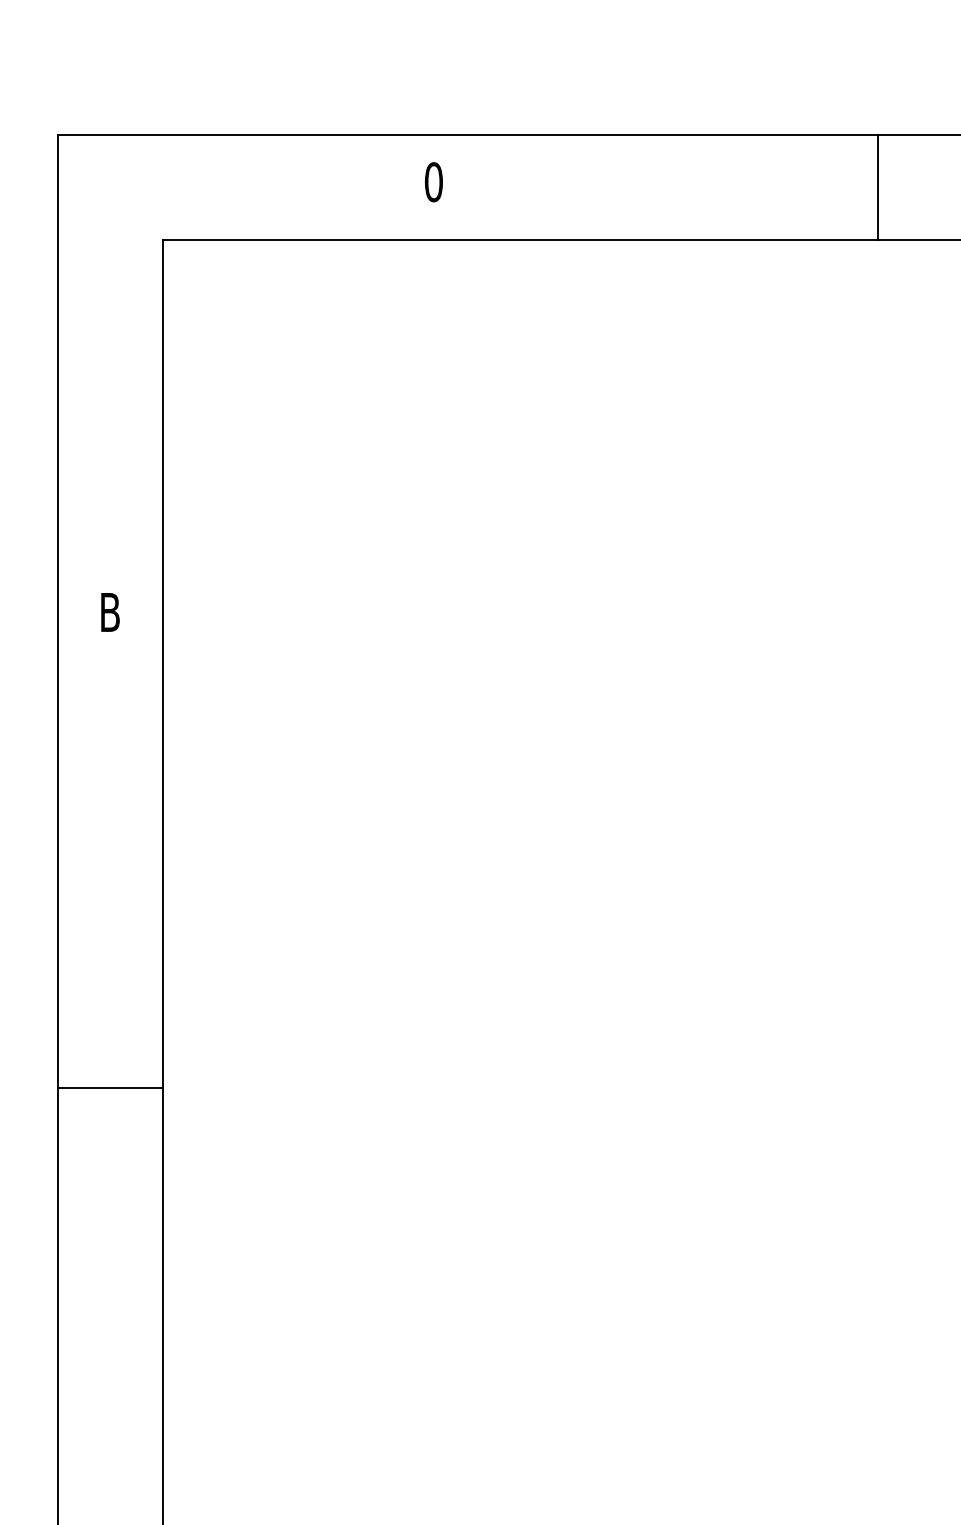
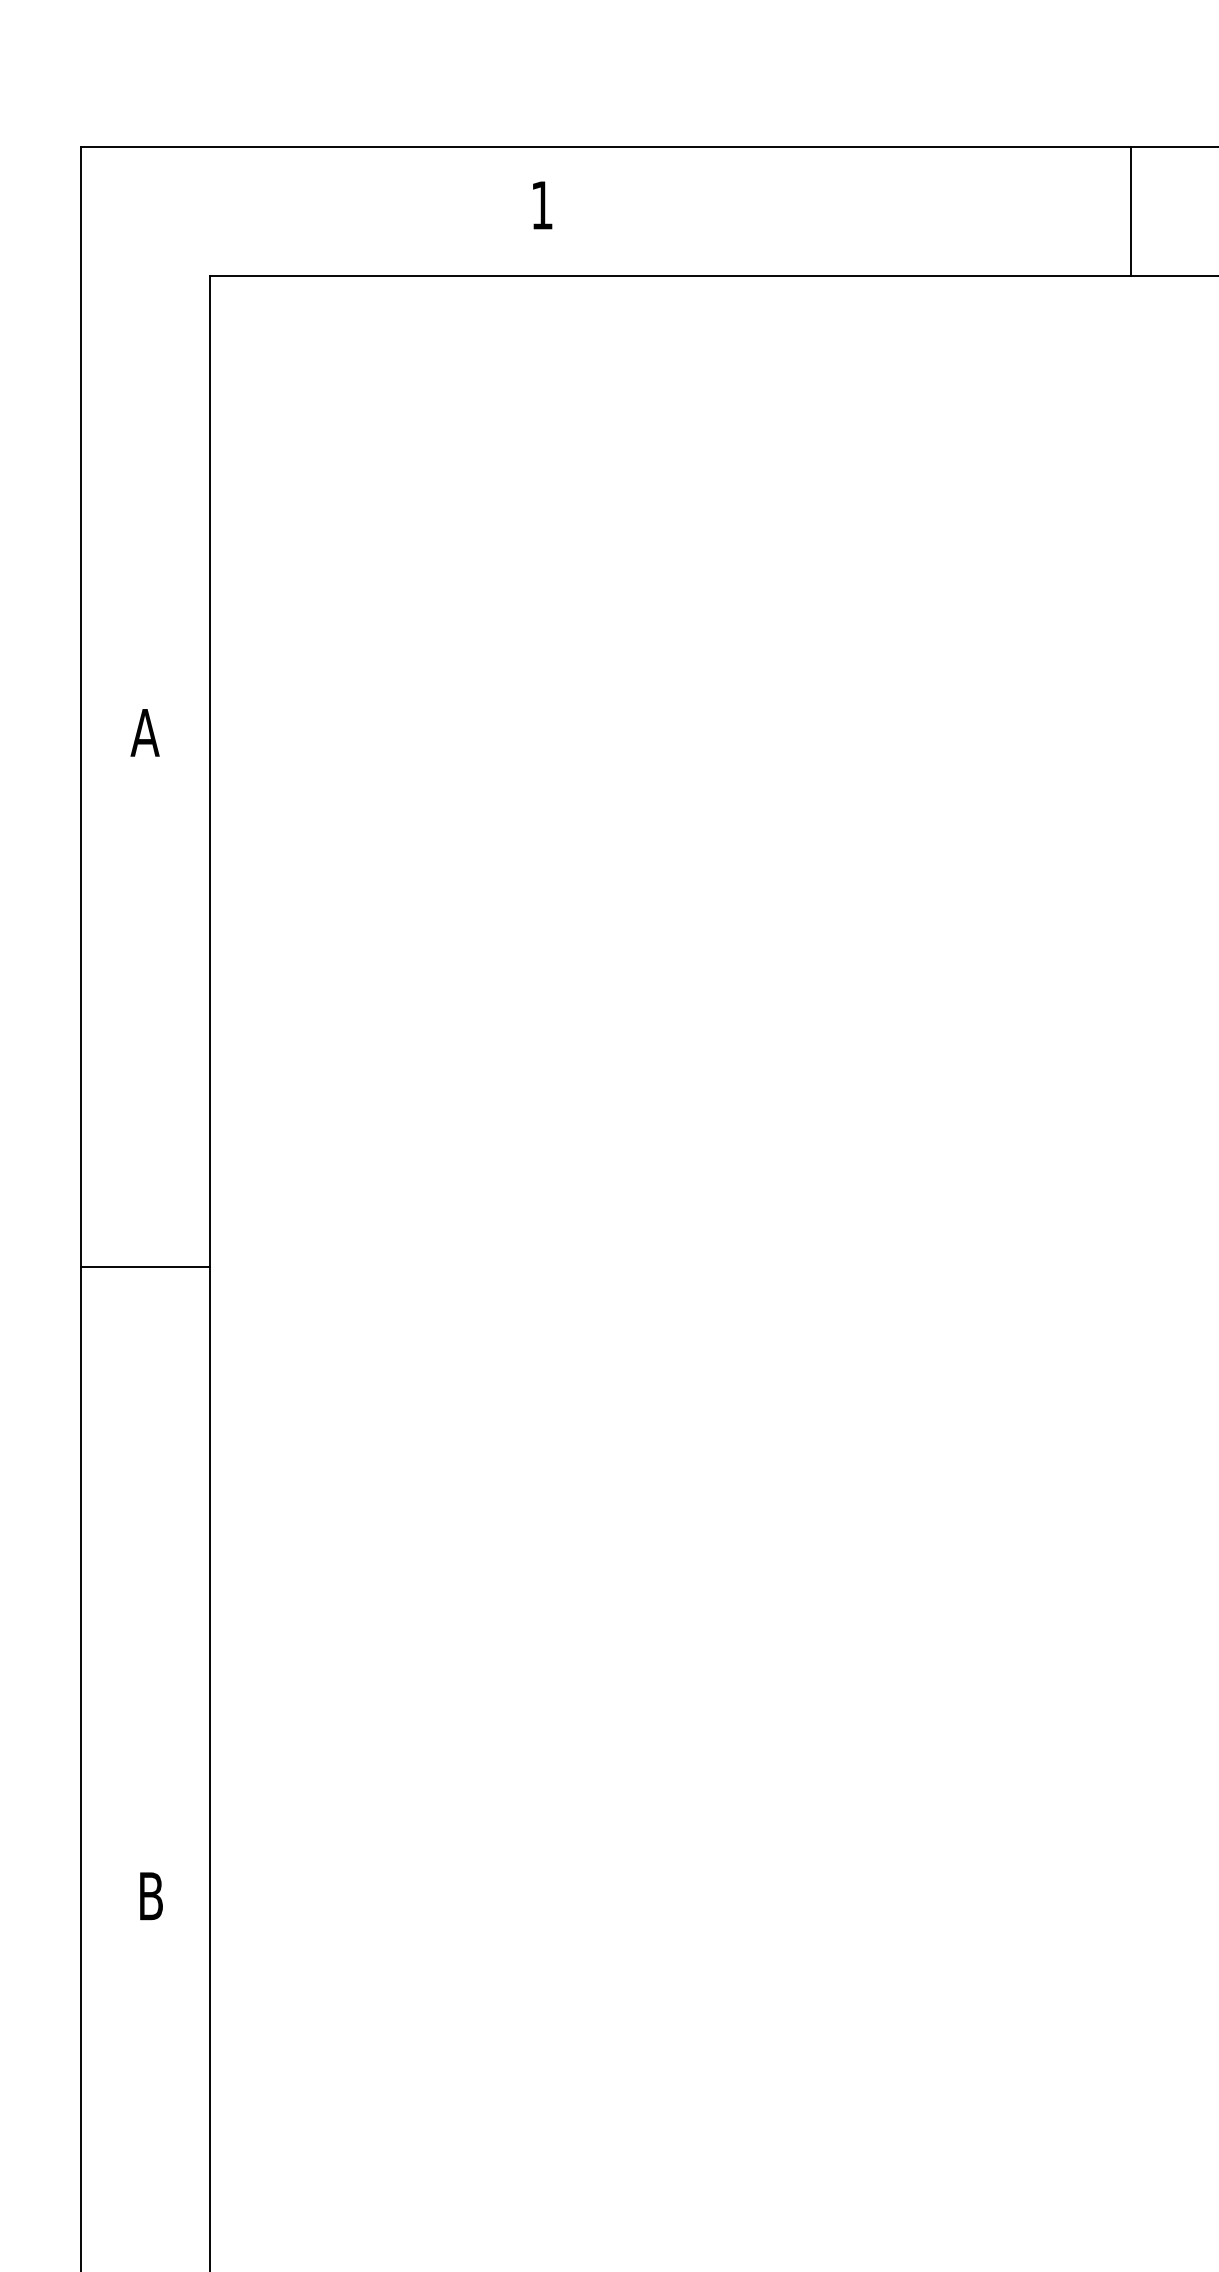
text: (434, 182) -> (542, 205), 0 -> 1
line: (877, 187) -> (1131, 211), moved
text: (109, 612) -> (144, 732), B -> A
line: (109, 1088) -> (144, 1267), moved

